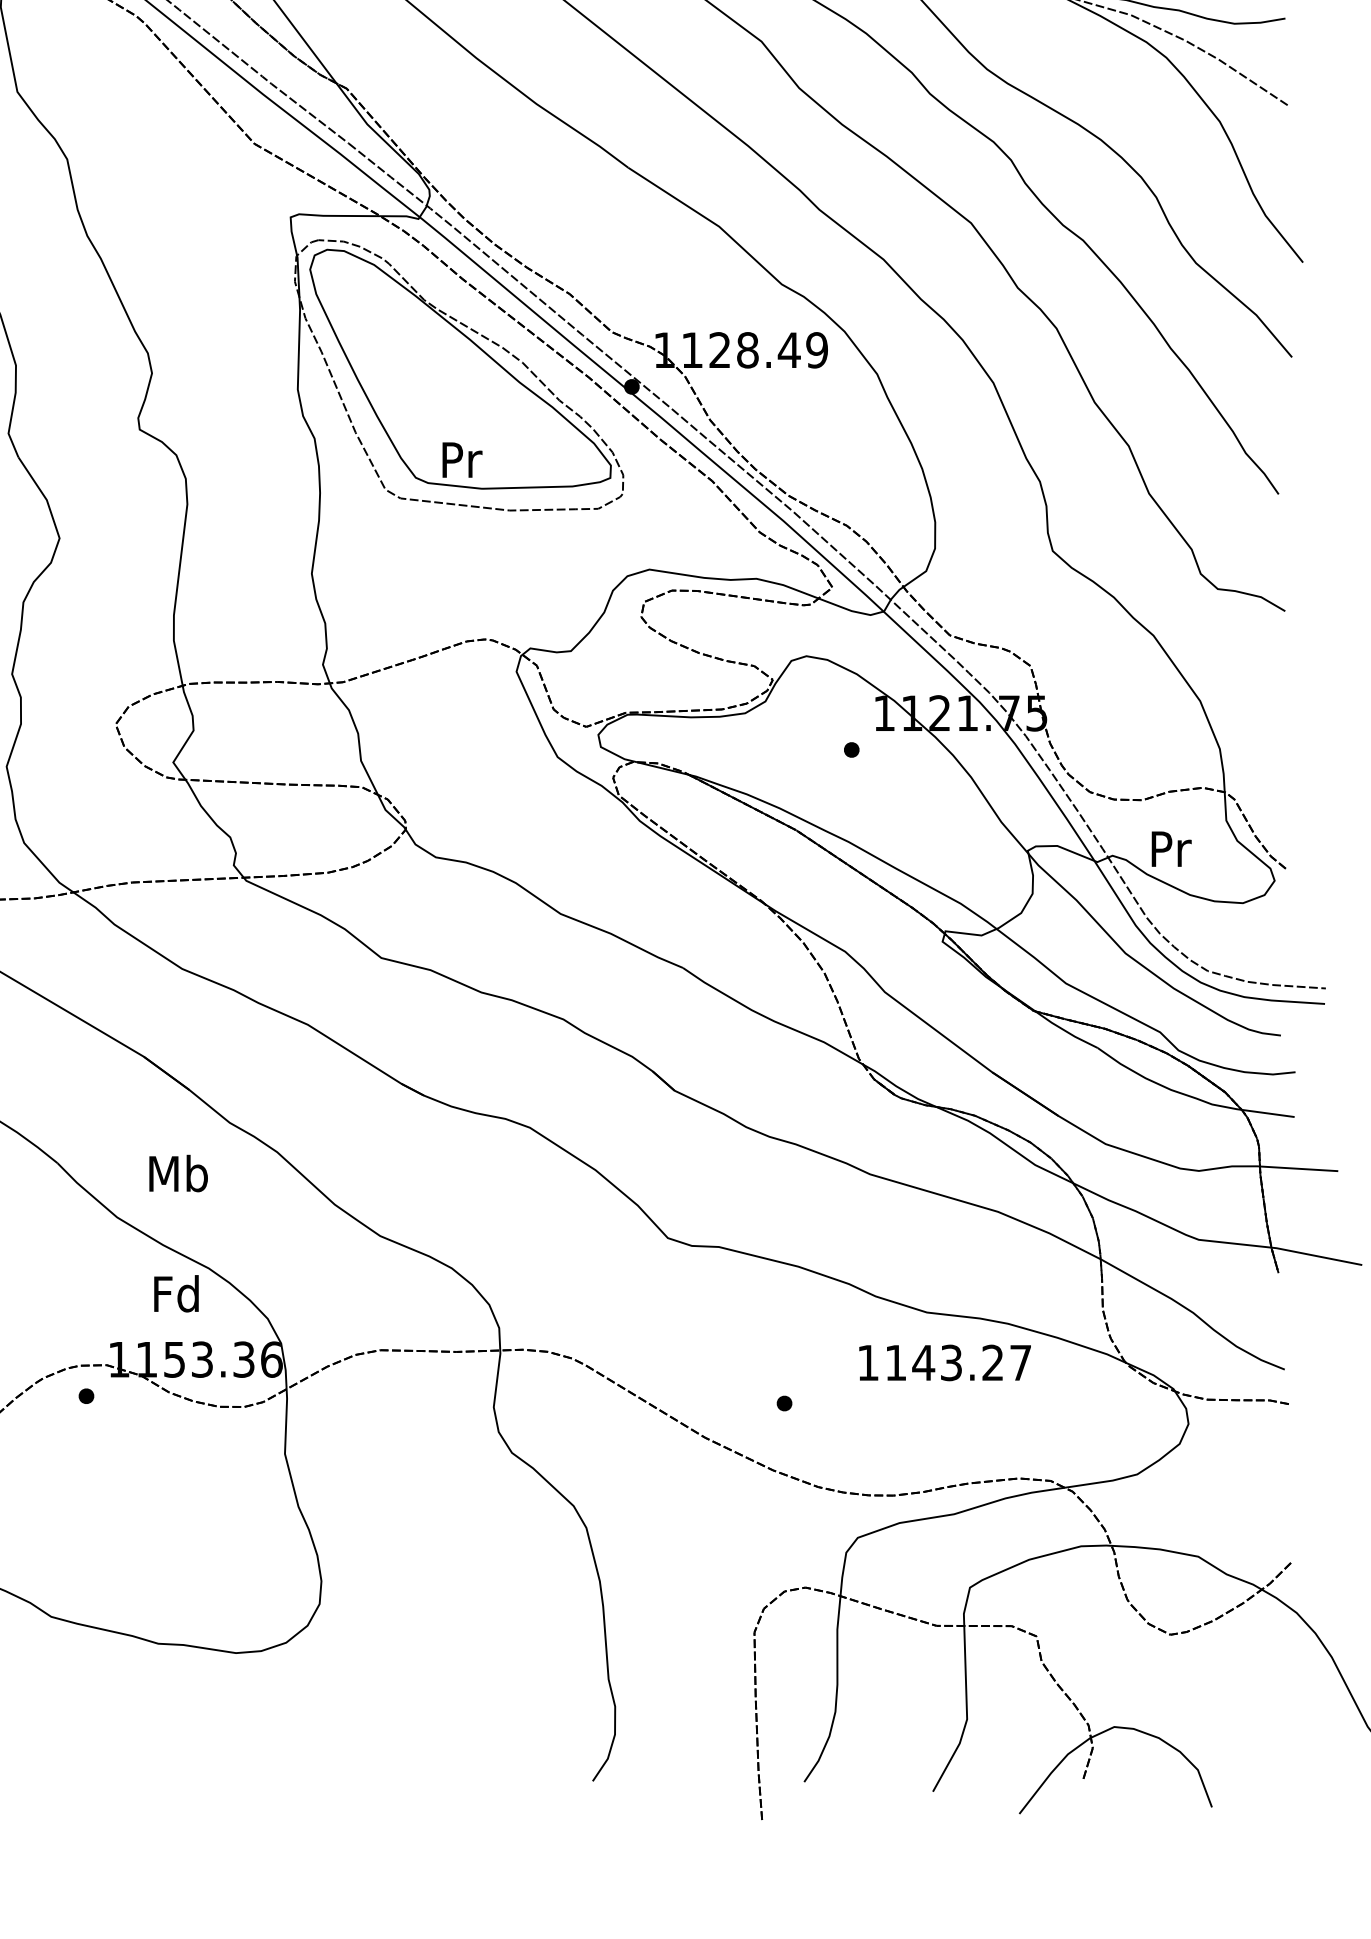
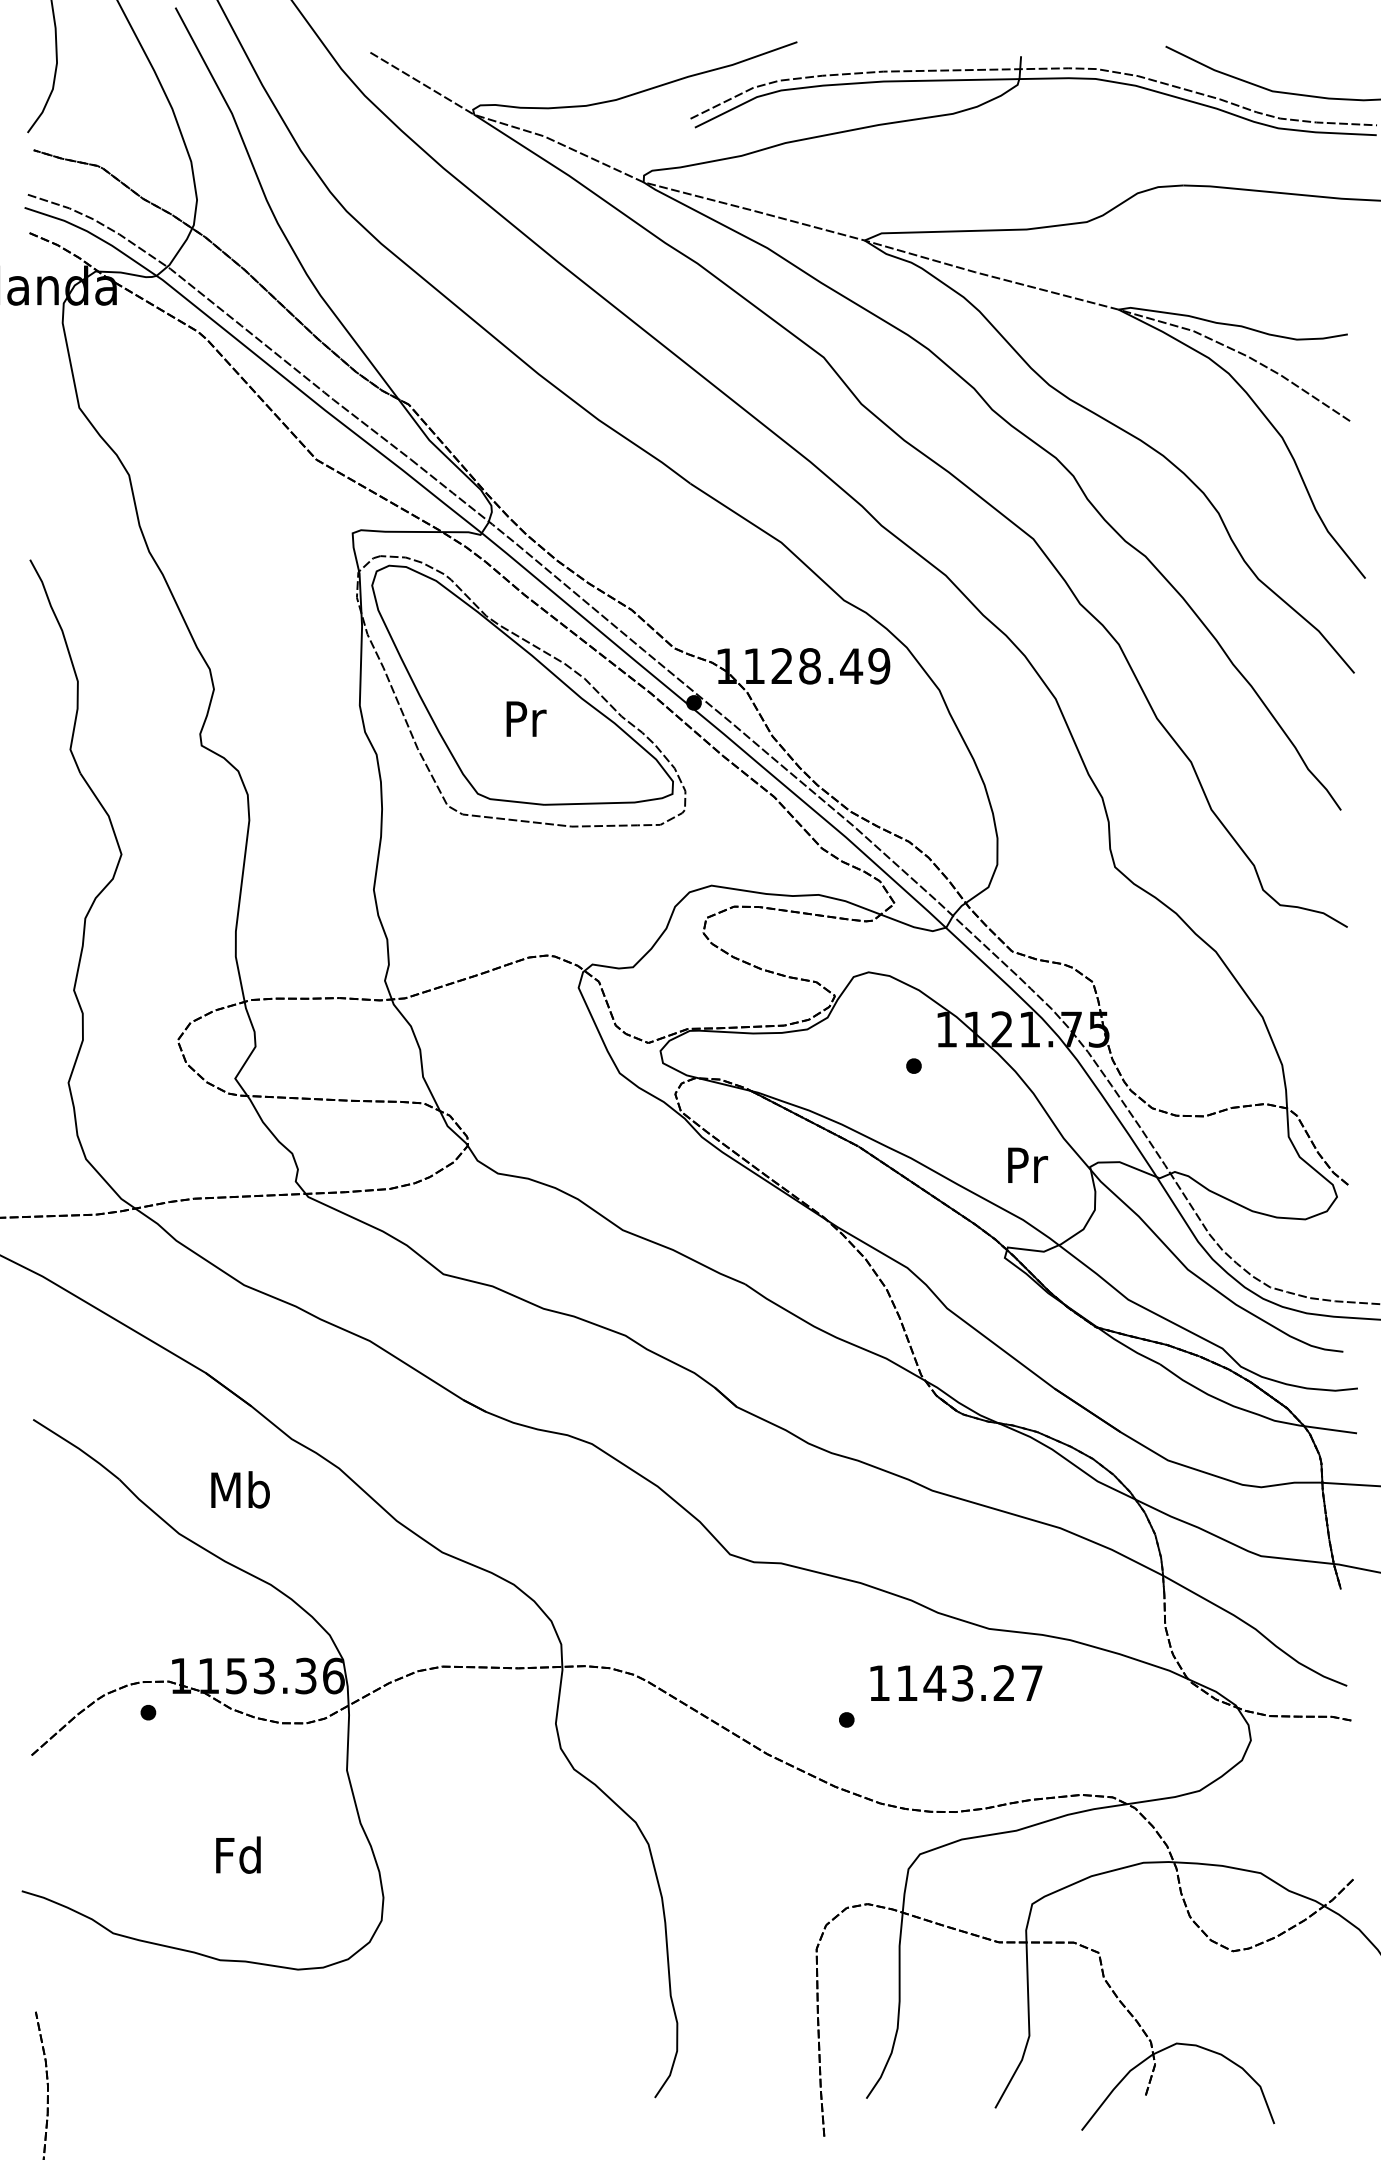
text: (462, 459) -> (526, 718), moved
text: (1172, 848) -> (1028, 1164), moved
text: (176, 1293) -> (238, 1854), moved
text: (945, 1363) -> (956, 1683), moved

